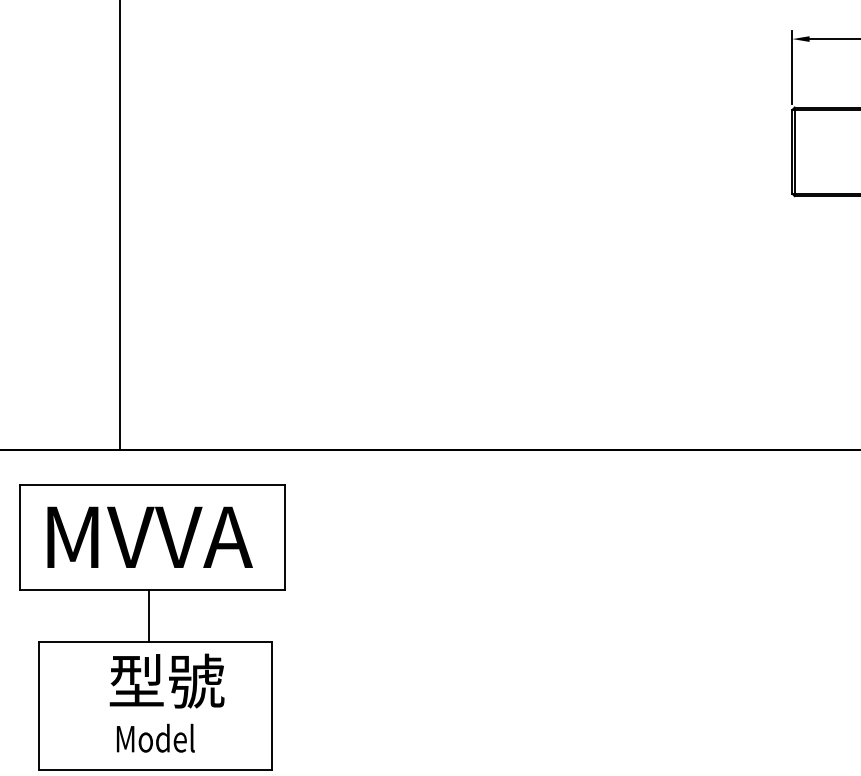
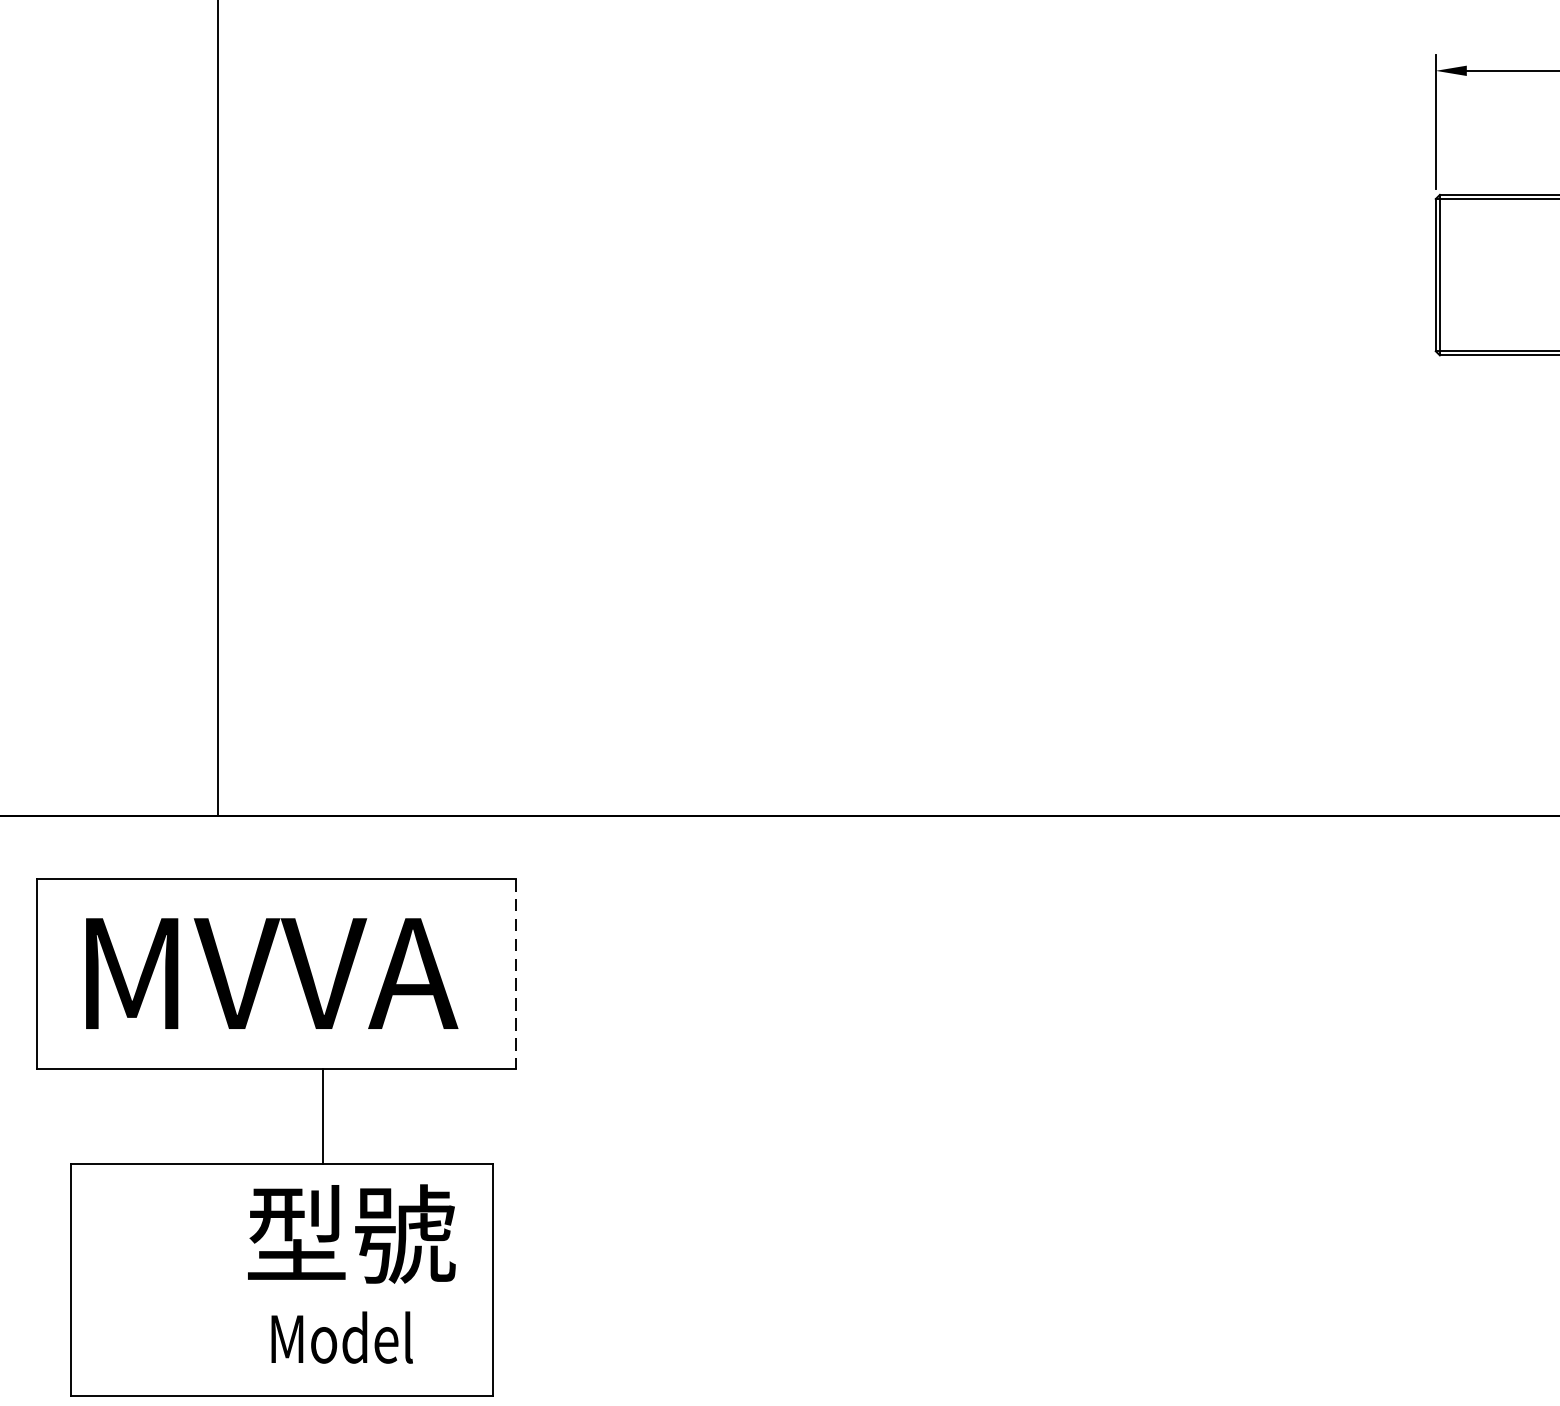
line: (284, 537) -> (515, 973), solid -> dashed
line: (149, 615) -> (323, 1115), moved
text: (166, 680) -> (350, 1232), moved
text: (155, 737) -> (341, 1336), moved

